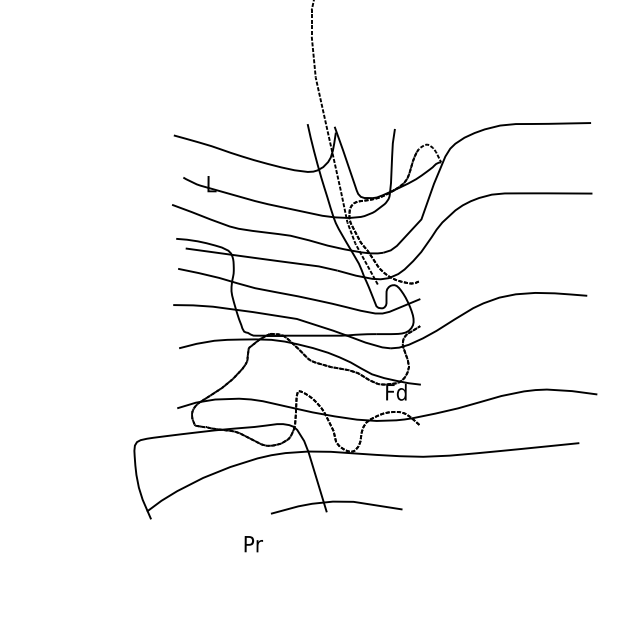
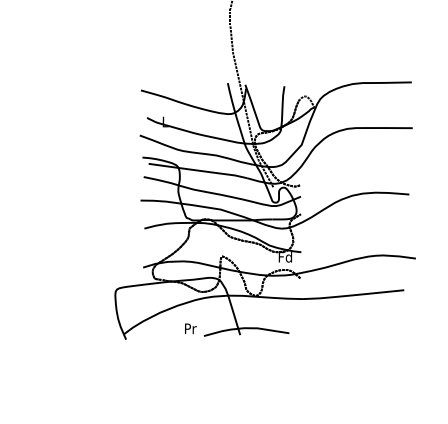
text: (253, 543) -> (190, 328), moved

